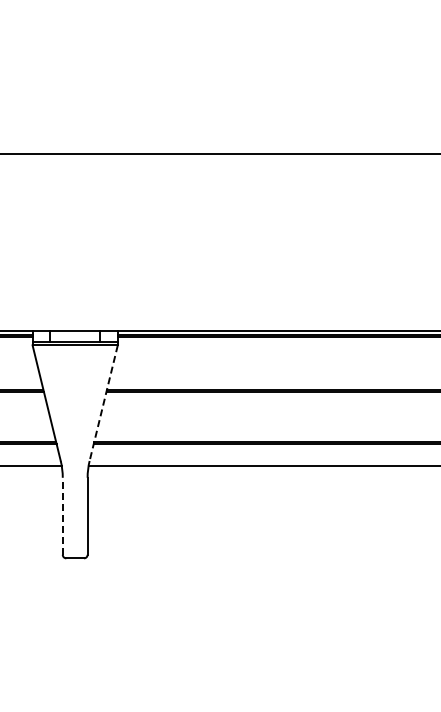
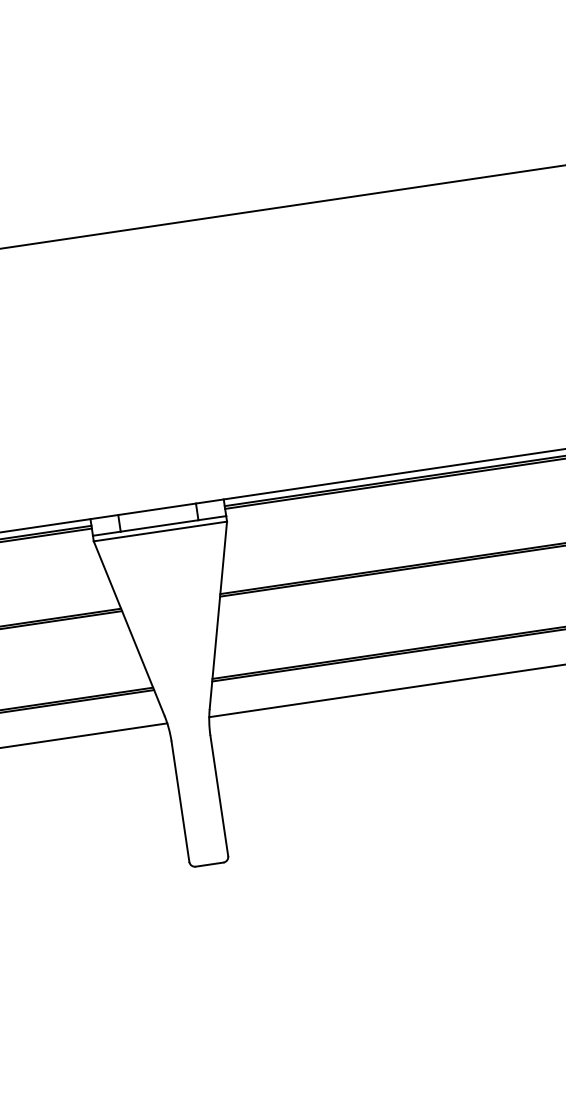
line: (103, 403) -> (218, 615), dashed -> solid
line: (62, 516) -> (180, 802), dashed -> solid

